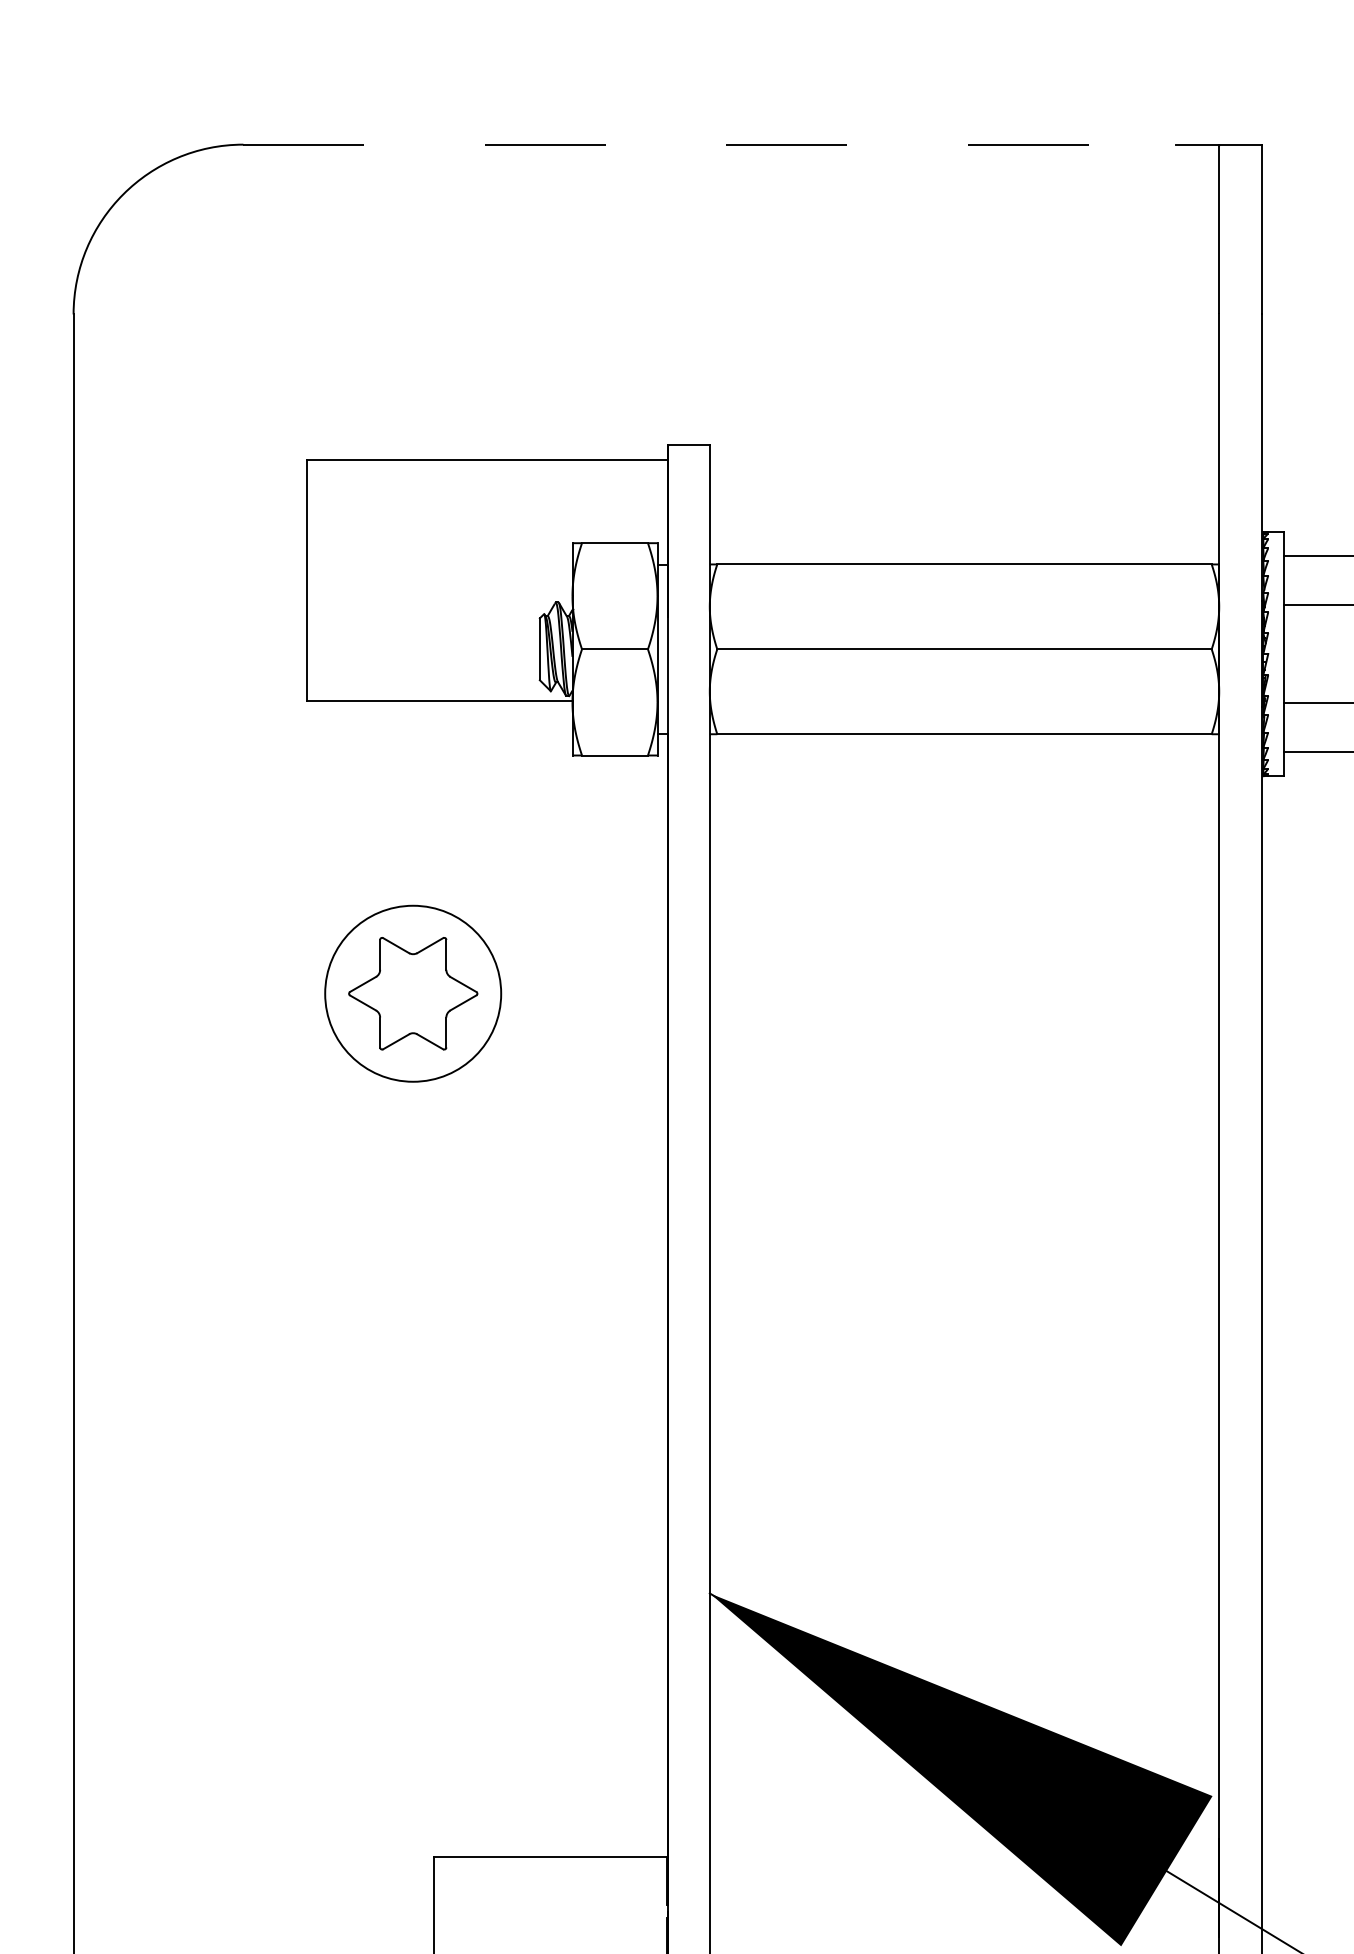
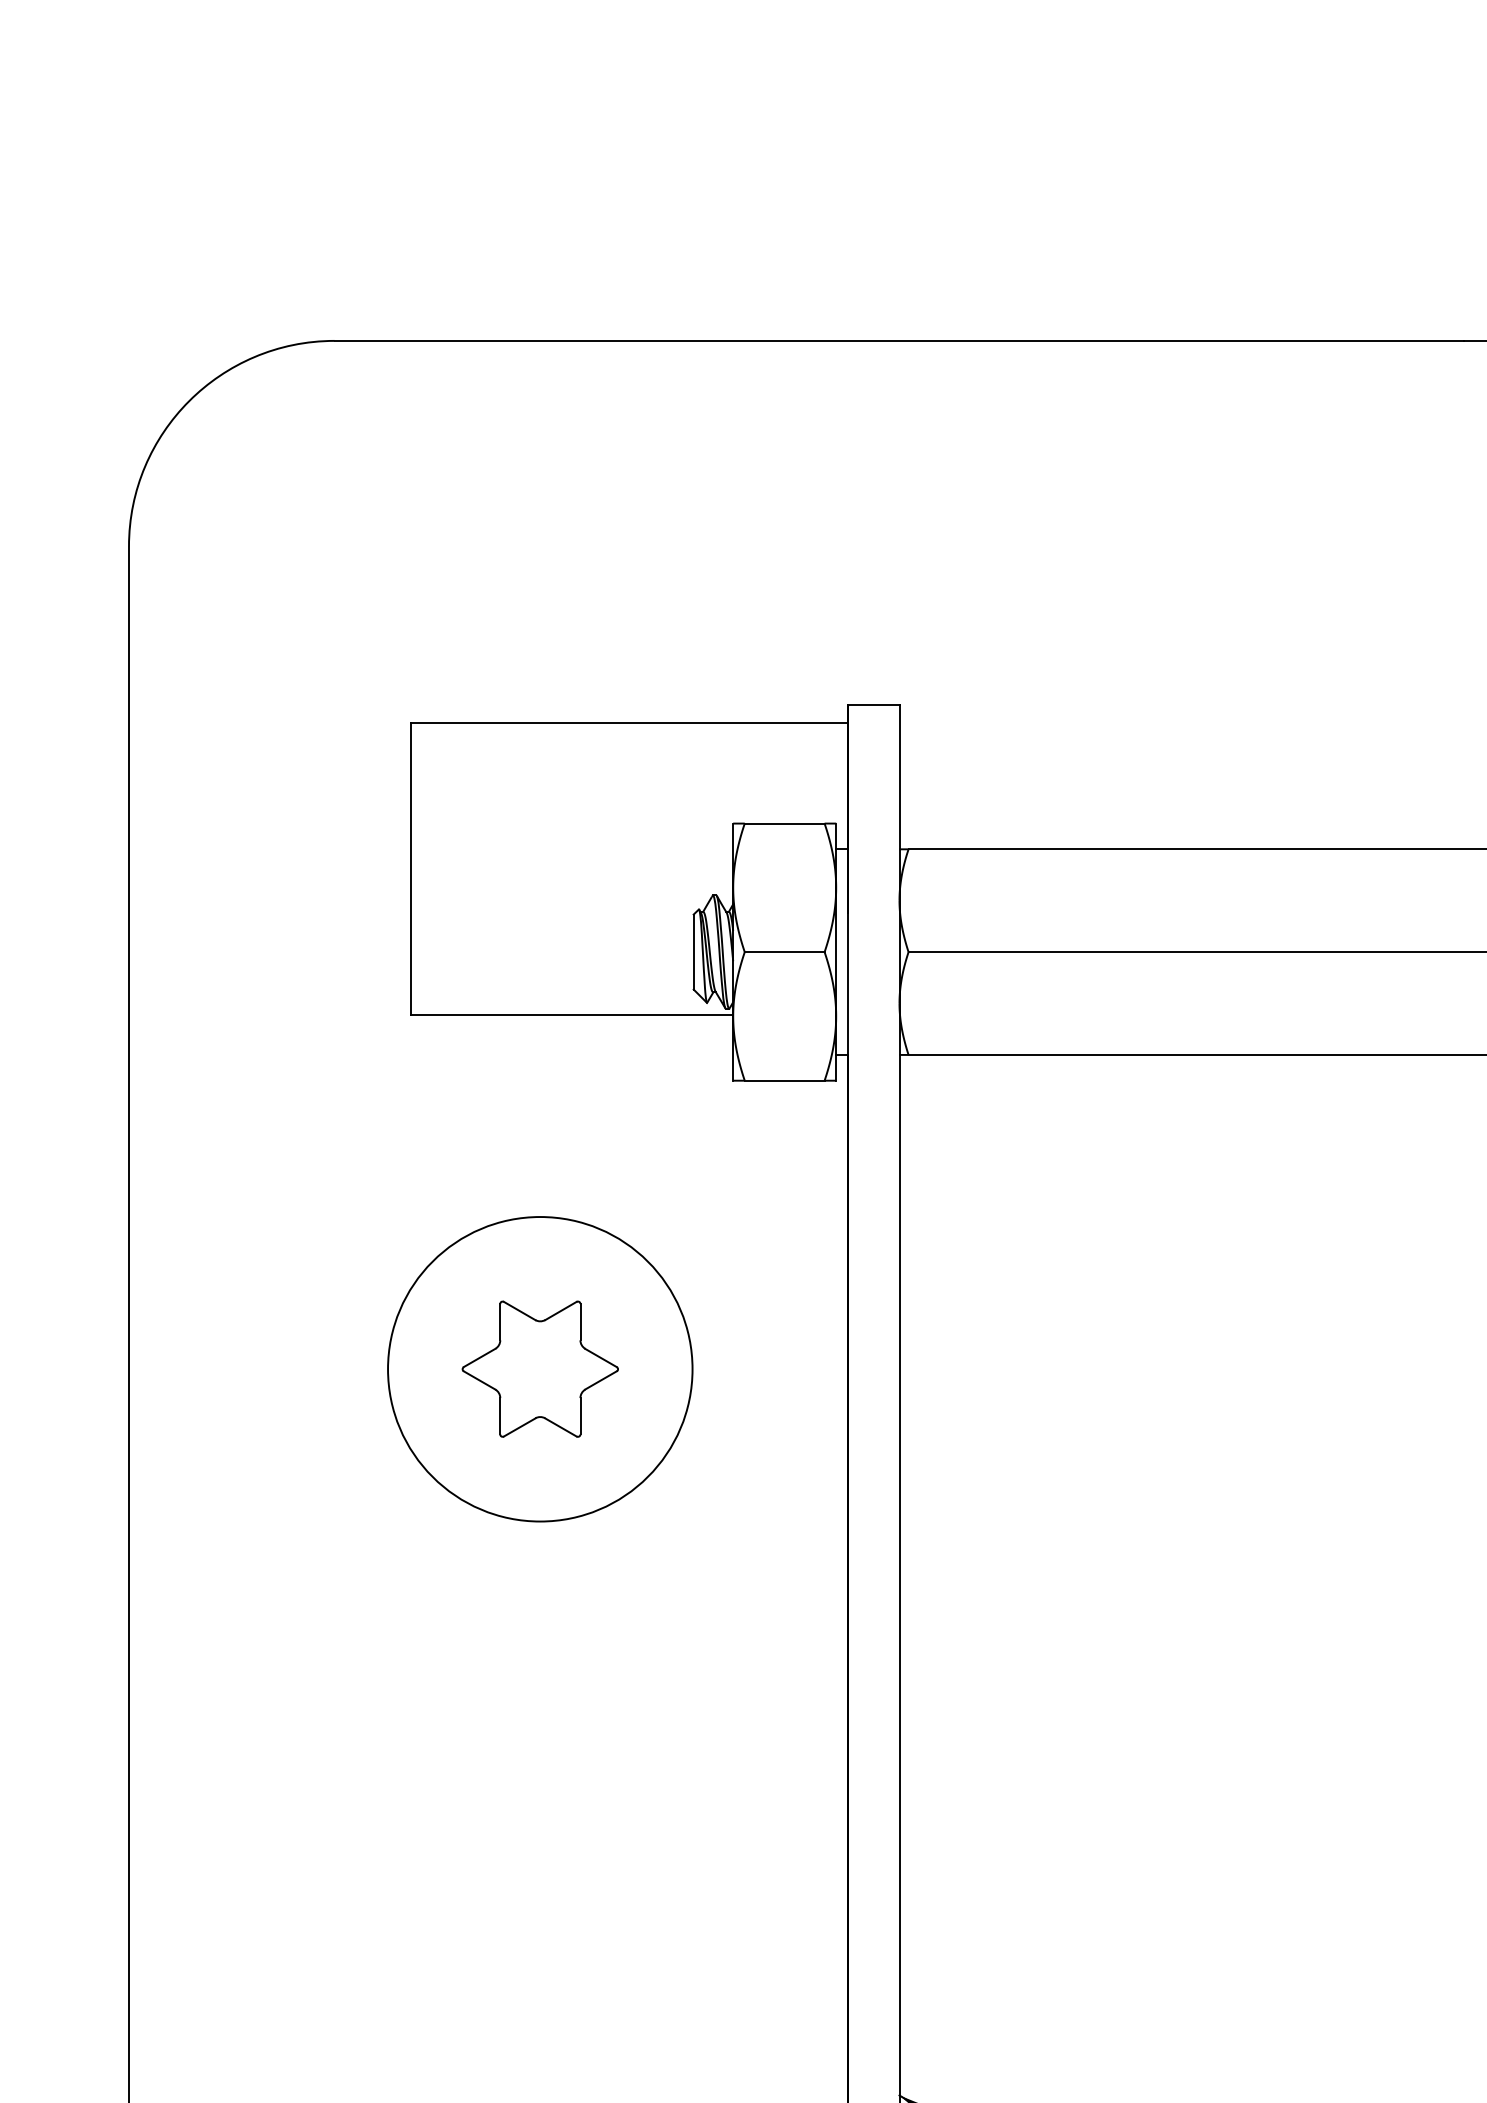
line: (710, 144) -> (900, 340), dashed -> solid
circle: (412, 993) -> (539, 1368), size x1.43

